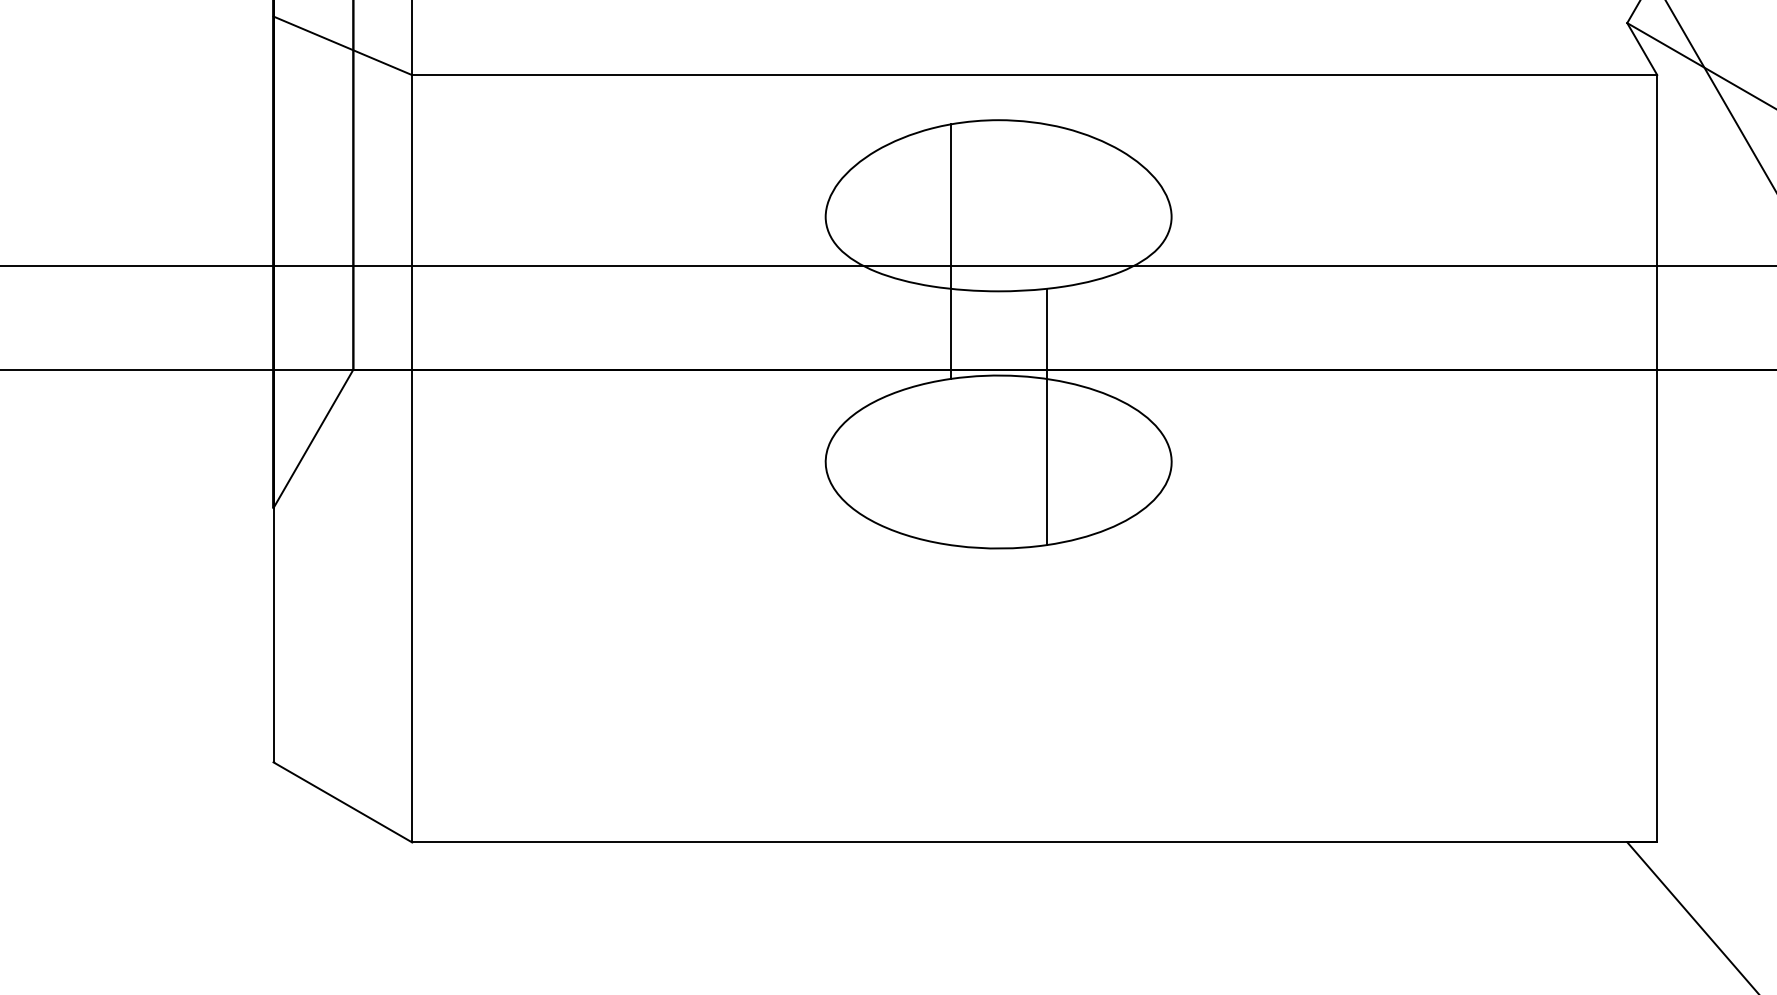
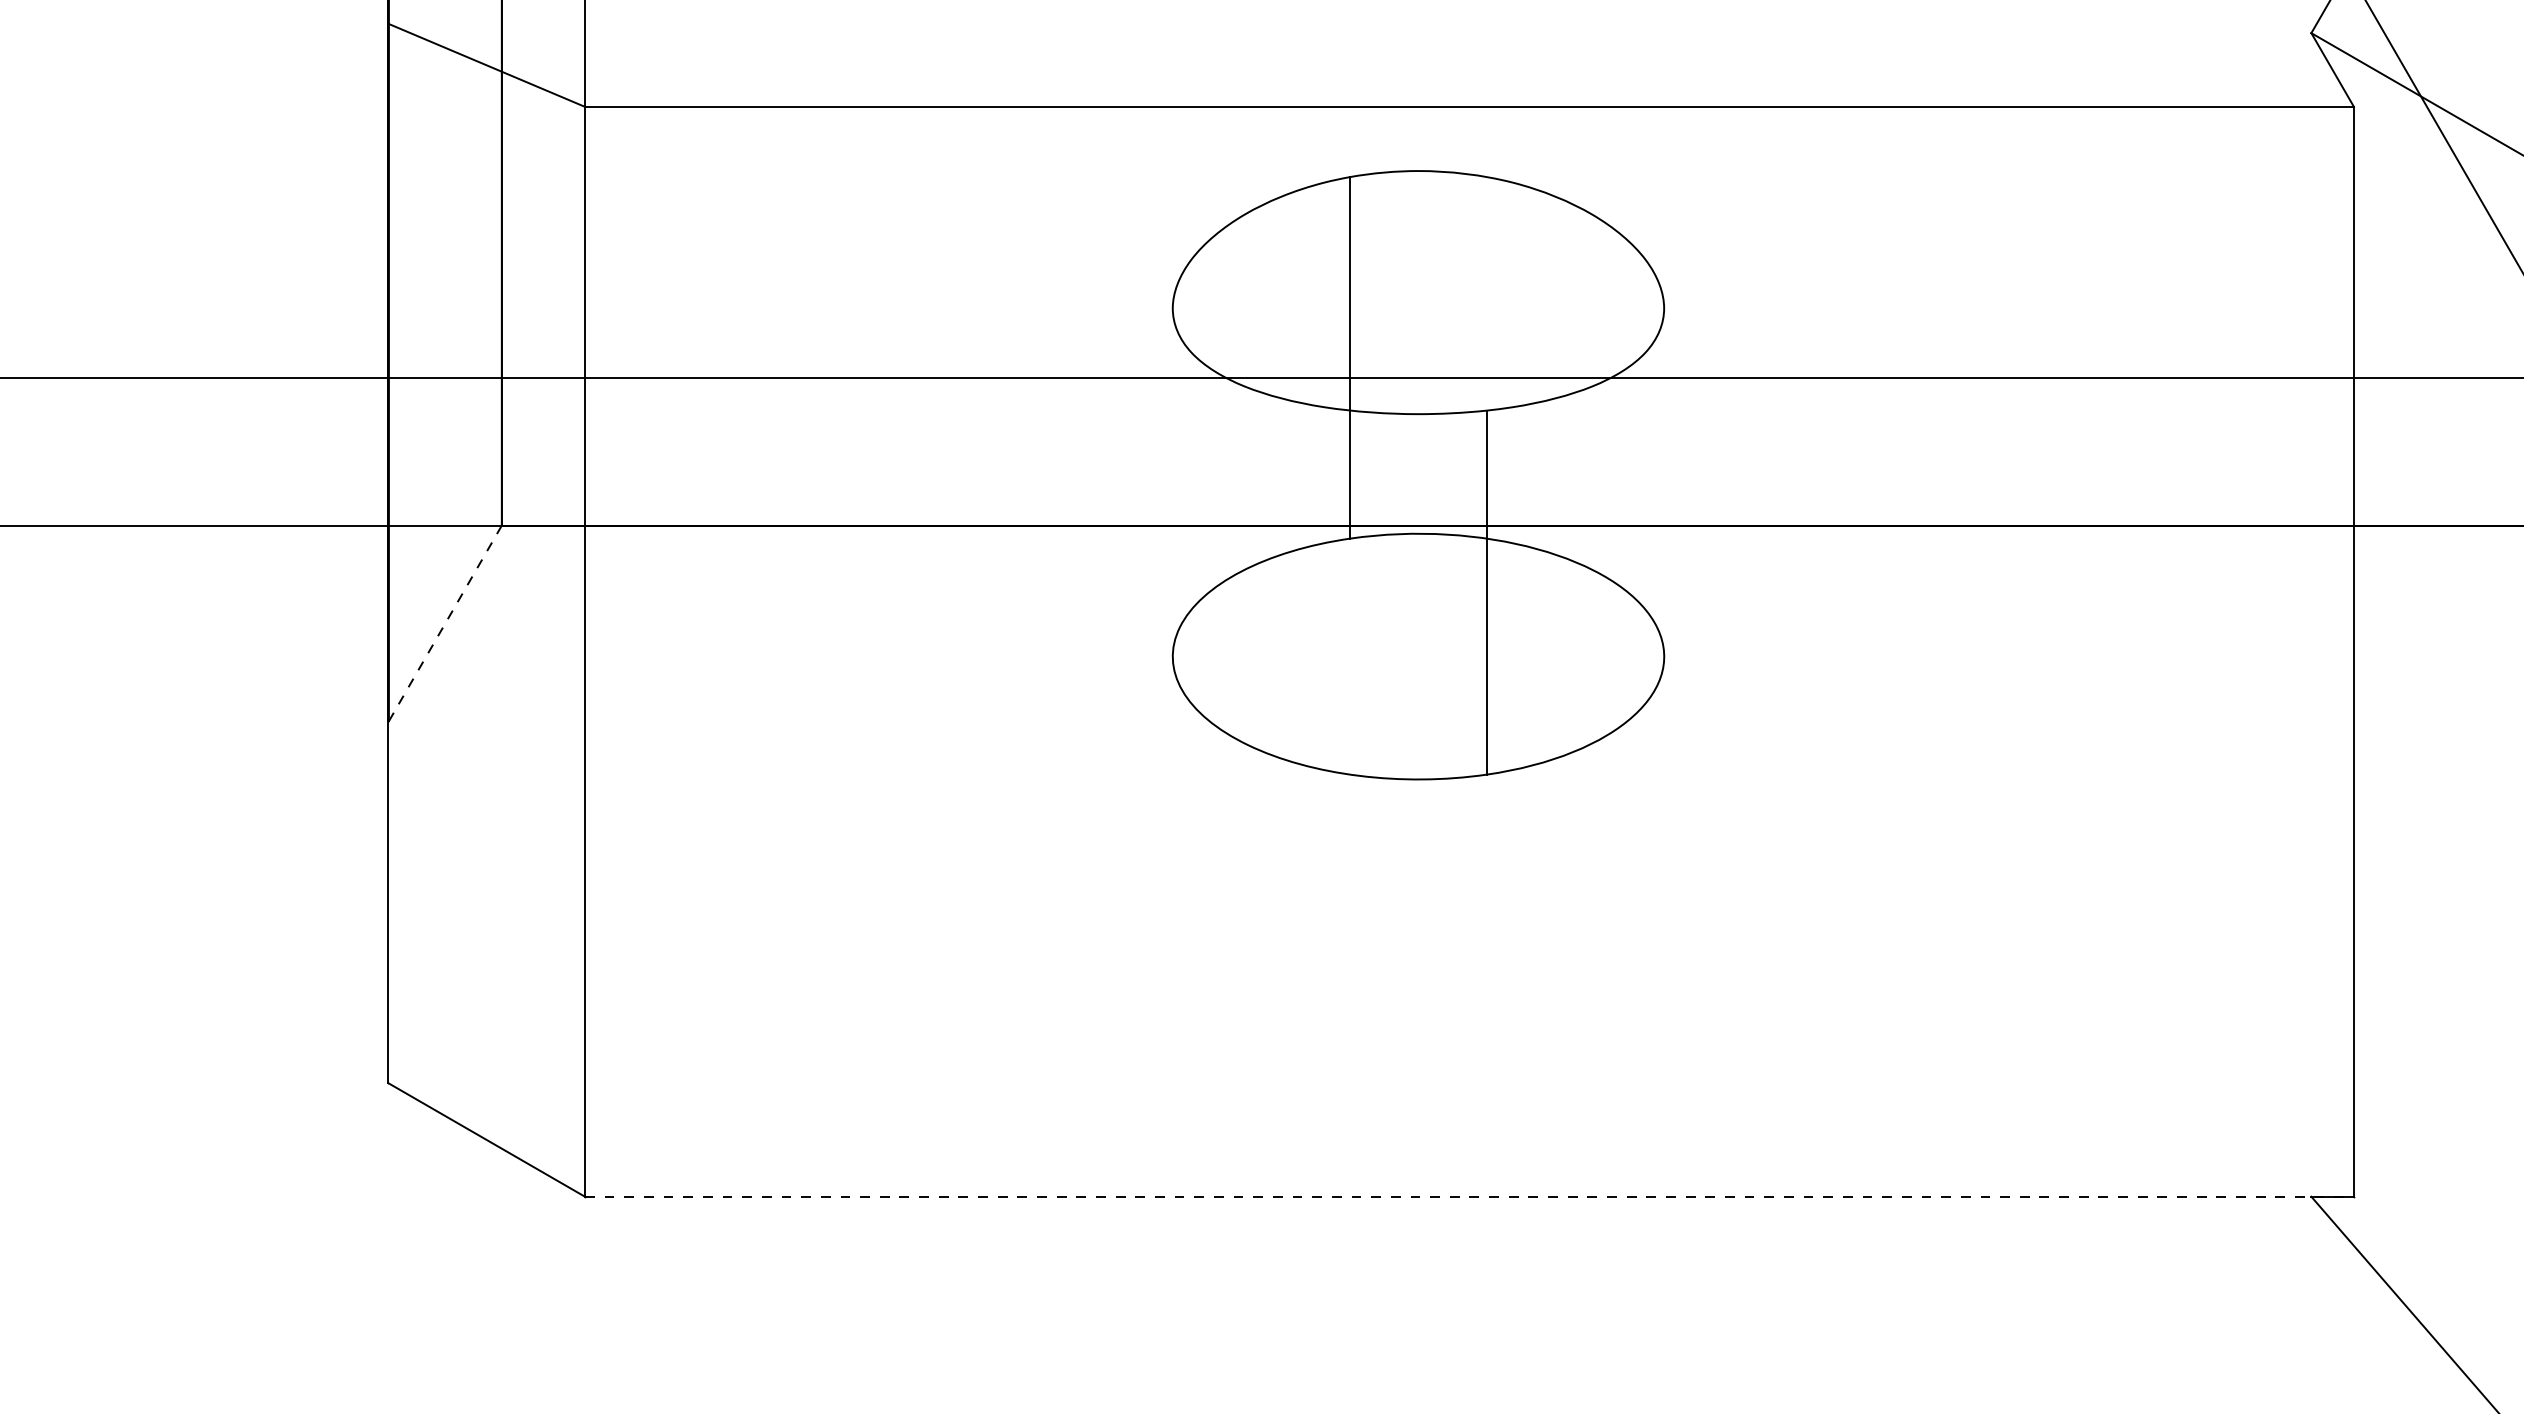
line: (312, 439) -> (444, 624), solid -> dashed
line: (1034, 842) -> (1469, 1196), solid -> dashed

